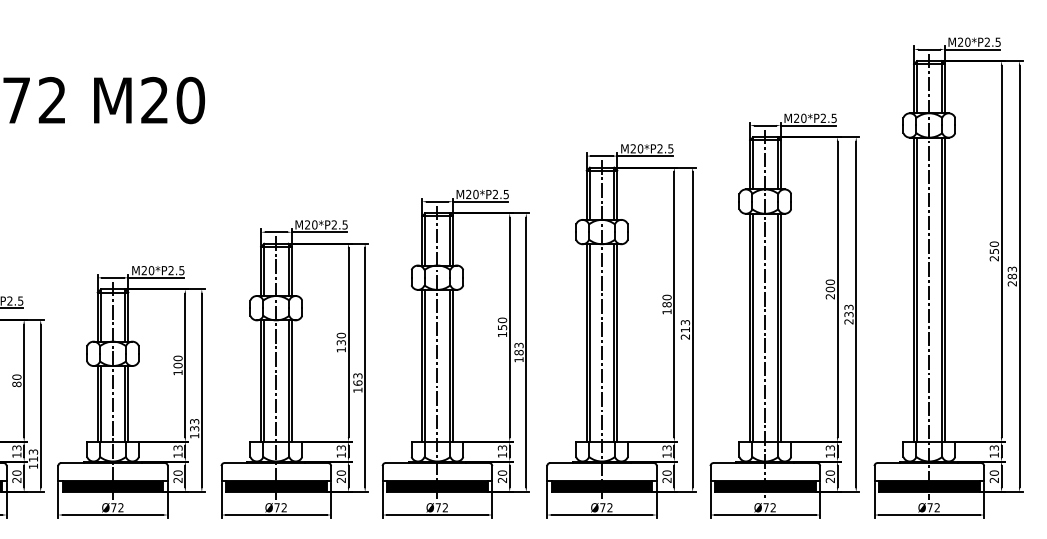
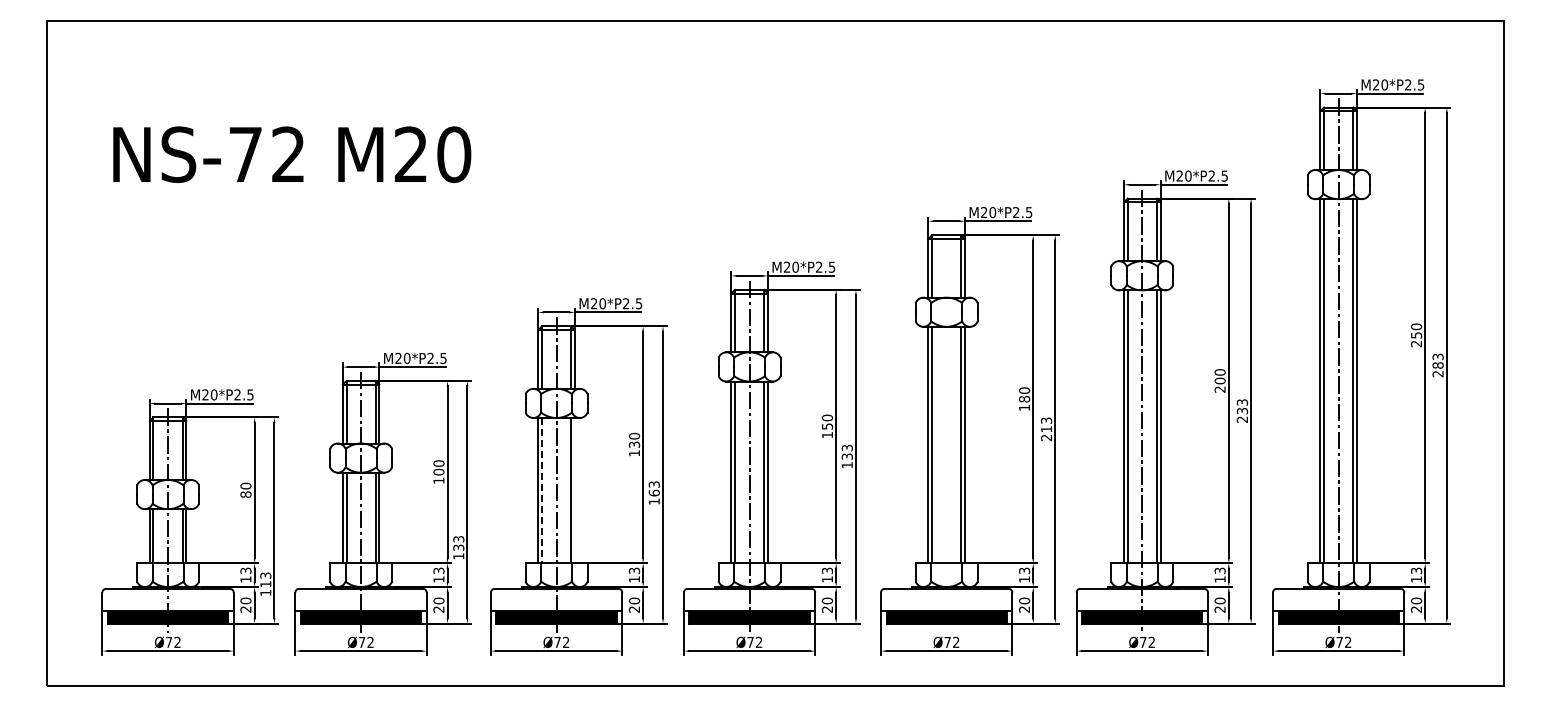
line: (601, 329) -> (946, 429), removed
text: (518, 352) -> (846, 456), 183 -> 133
line: (264, 380) -> (542, 490), solid -> dashed
line: (291, 380) -> (574, 490), removed

